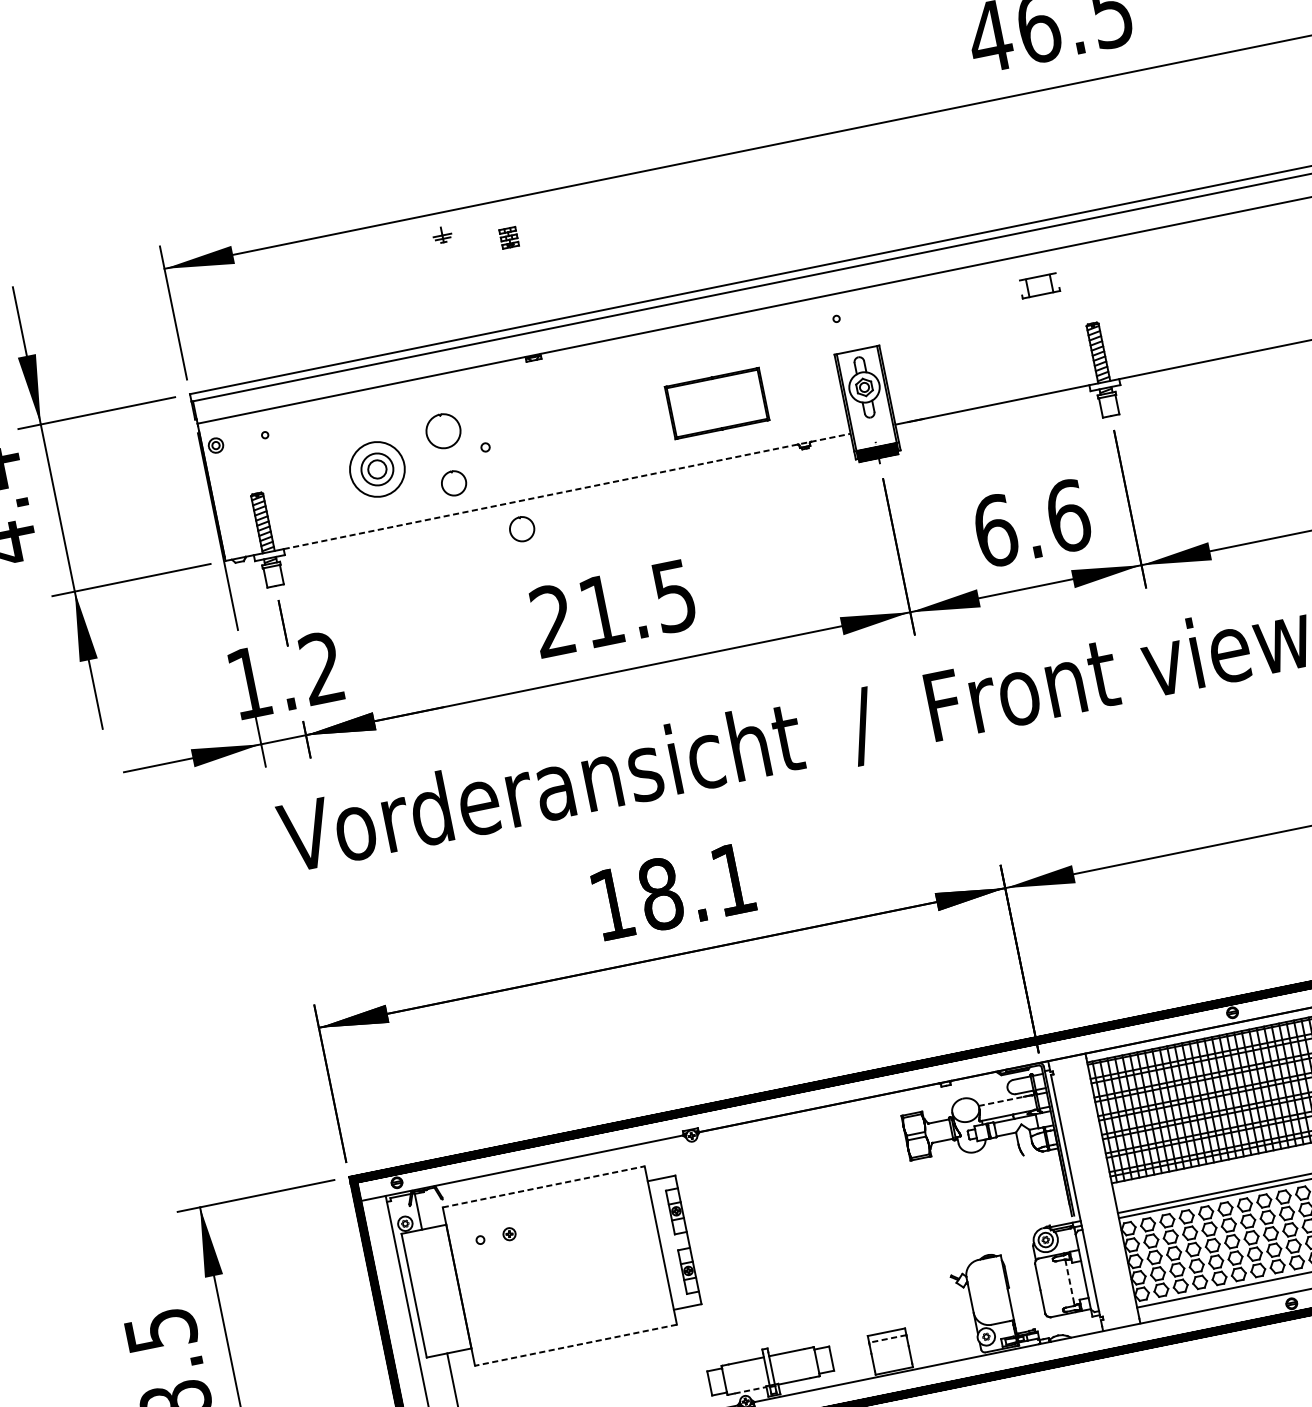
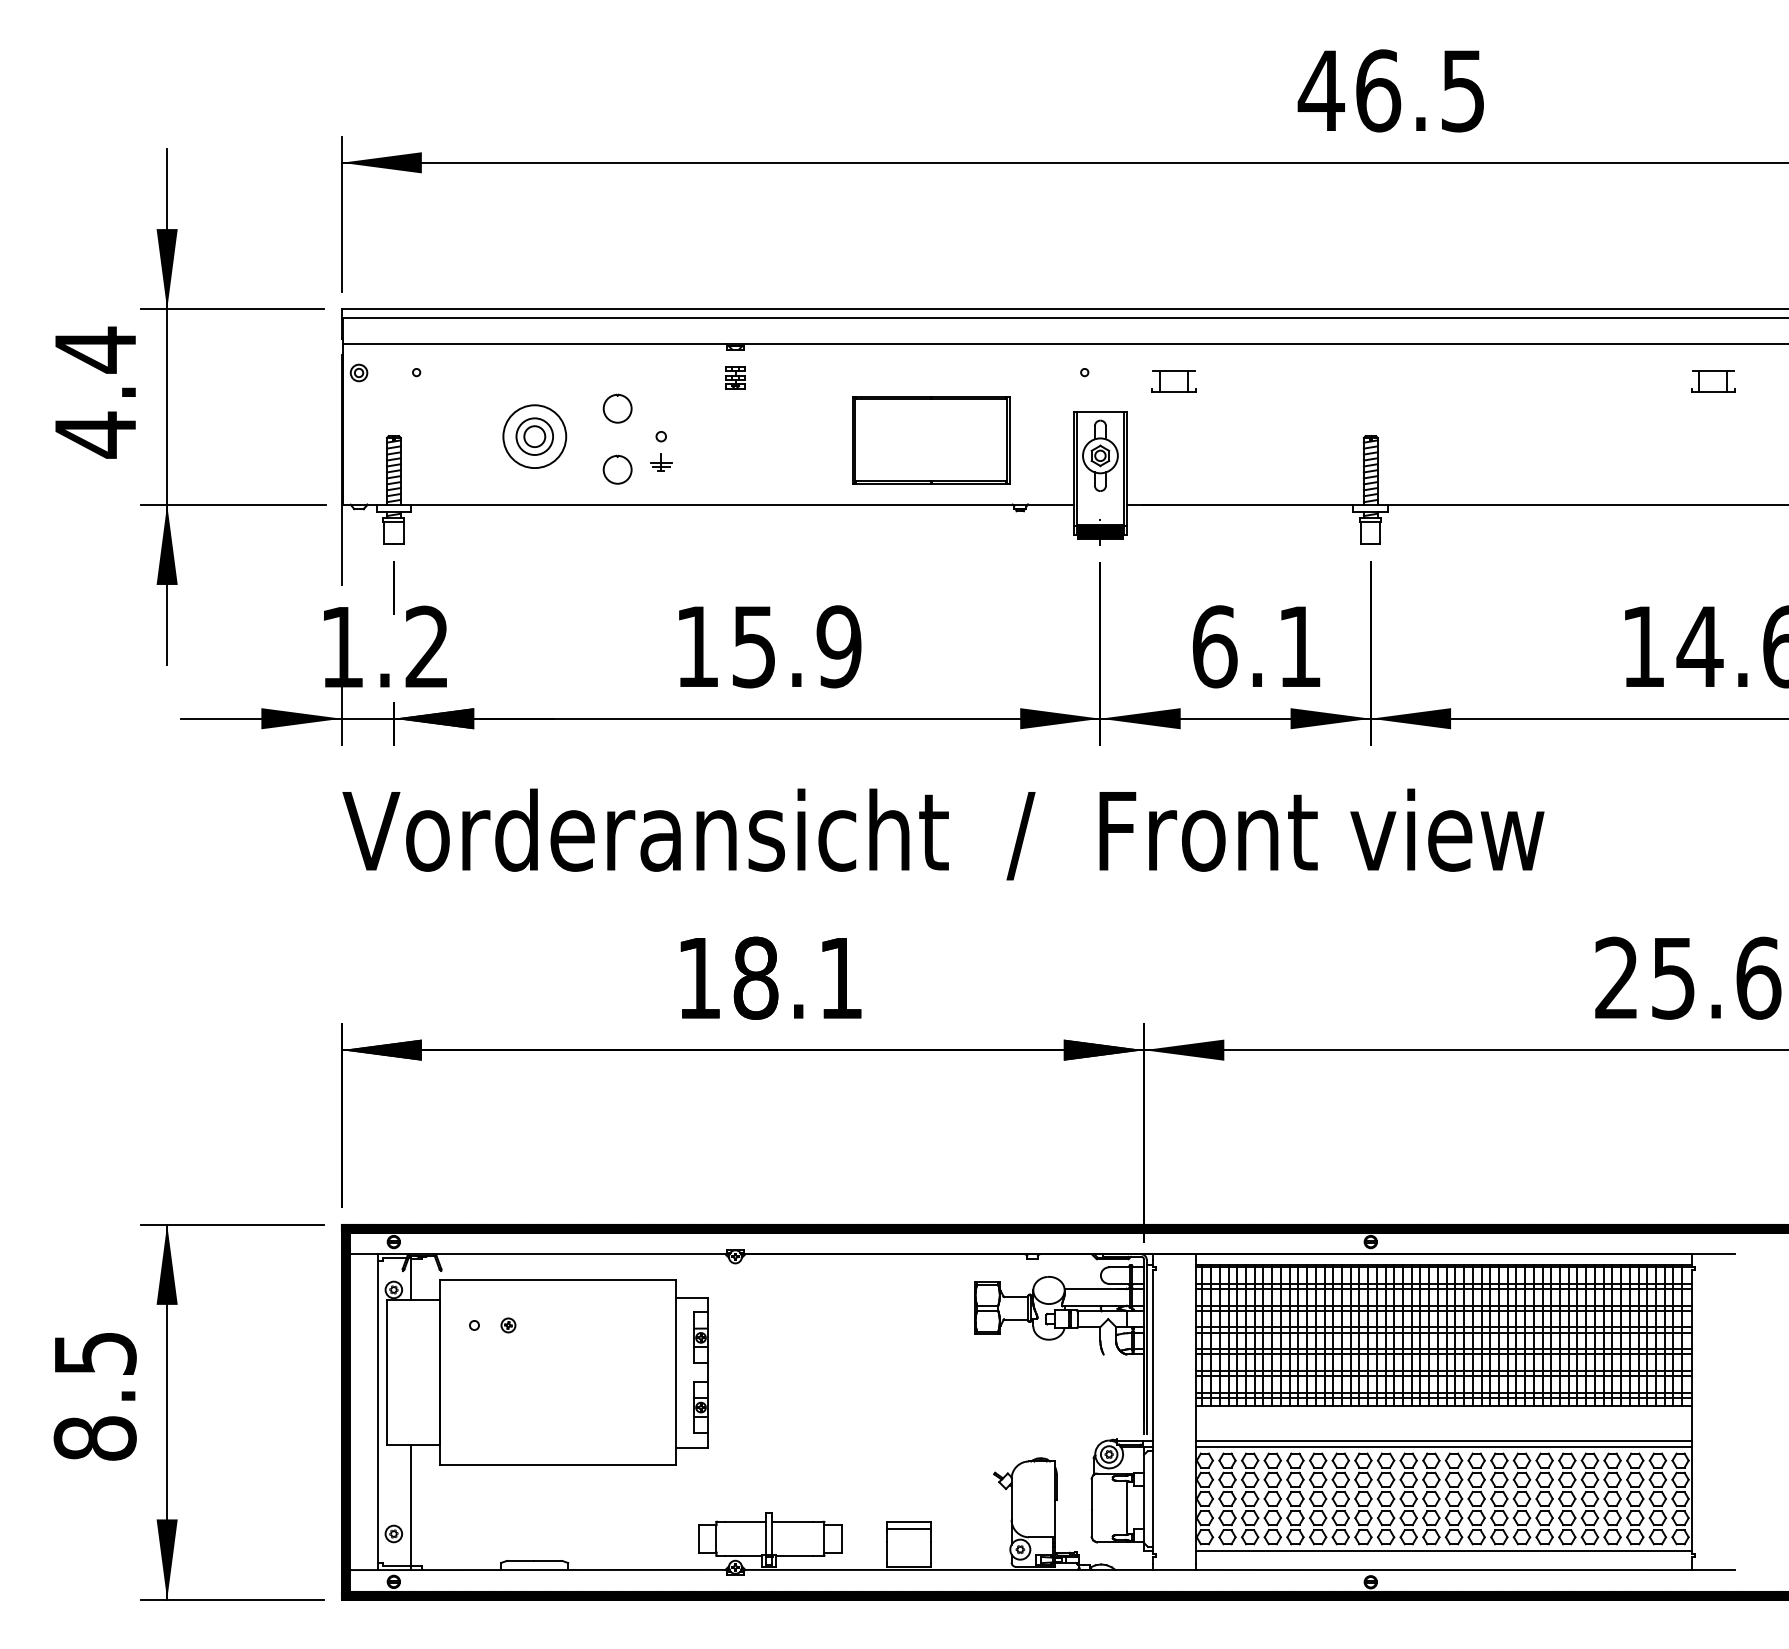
part: (442, 235) -> (661, 462), moved
part: (509, 237) -> (735, 377), moved
part: (1038, 285) -> (1173, 381), moved
part: (717, 403) -> (931, 440), size x1.43
part: (443, 430) -> (617, 408), size x0.71
line: (567, 491) -> (743, 504), dashed -> solid
text: (1067, 515) -> (1299, 646), 6.6 -> 6.1
part: (521, 528) -> (683, 536), removed
text: (613, 608) -> (768, 646), 21.5 -> 15.9
line: (1001, 1101) -> (1091, 1288), dashed -> solid
line: (544, 1187) -> (558, 1280), dashed -> solid
line: (1069, 1281) -> (1126, 1506), dashed -> solid
line: (888, 1338) -> (909, 1529), dashed -> solid
line: (575, 1345) -> (557, 1465), dashed -> solid
line: (750, 1390) -> (743, 1555), dashed -> solid

